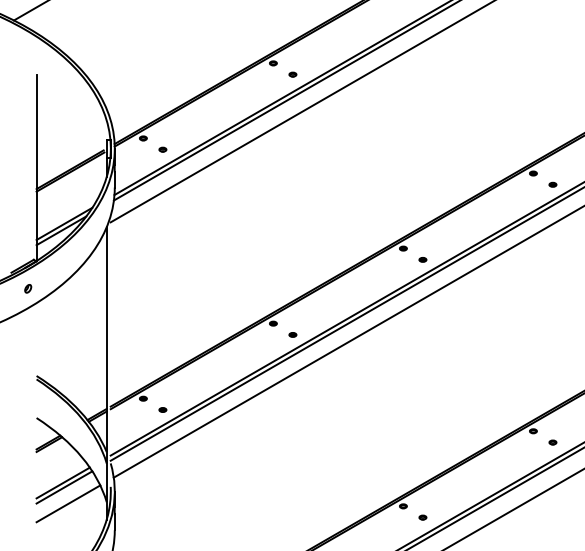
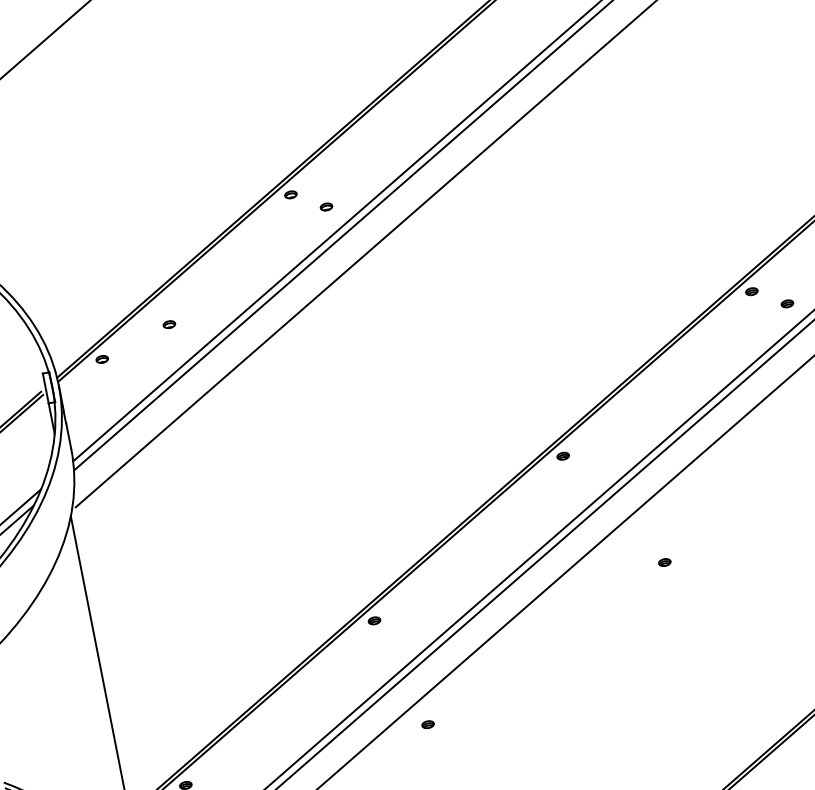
part: (162, 149) -> (168, 324), moved
part: (422, 259) -> (664, 562), moved
part: (292, 334) -> (427, 724), moved

